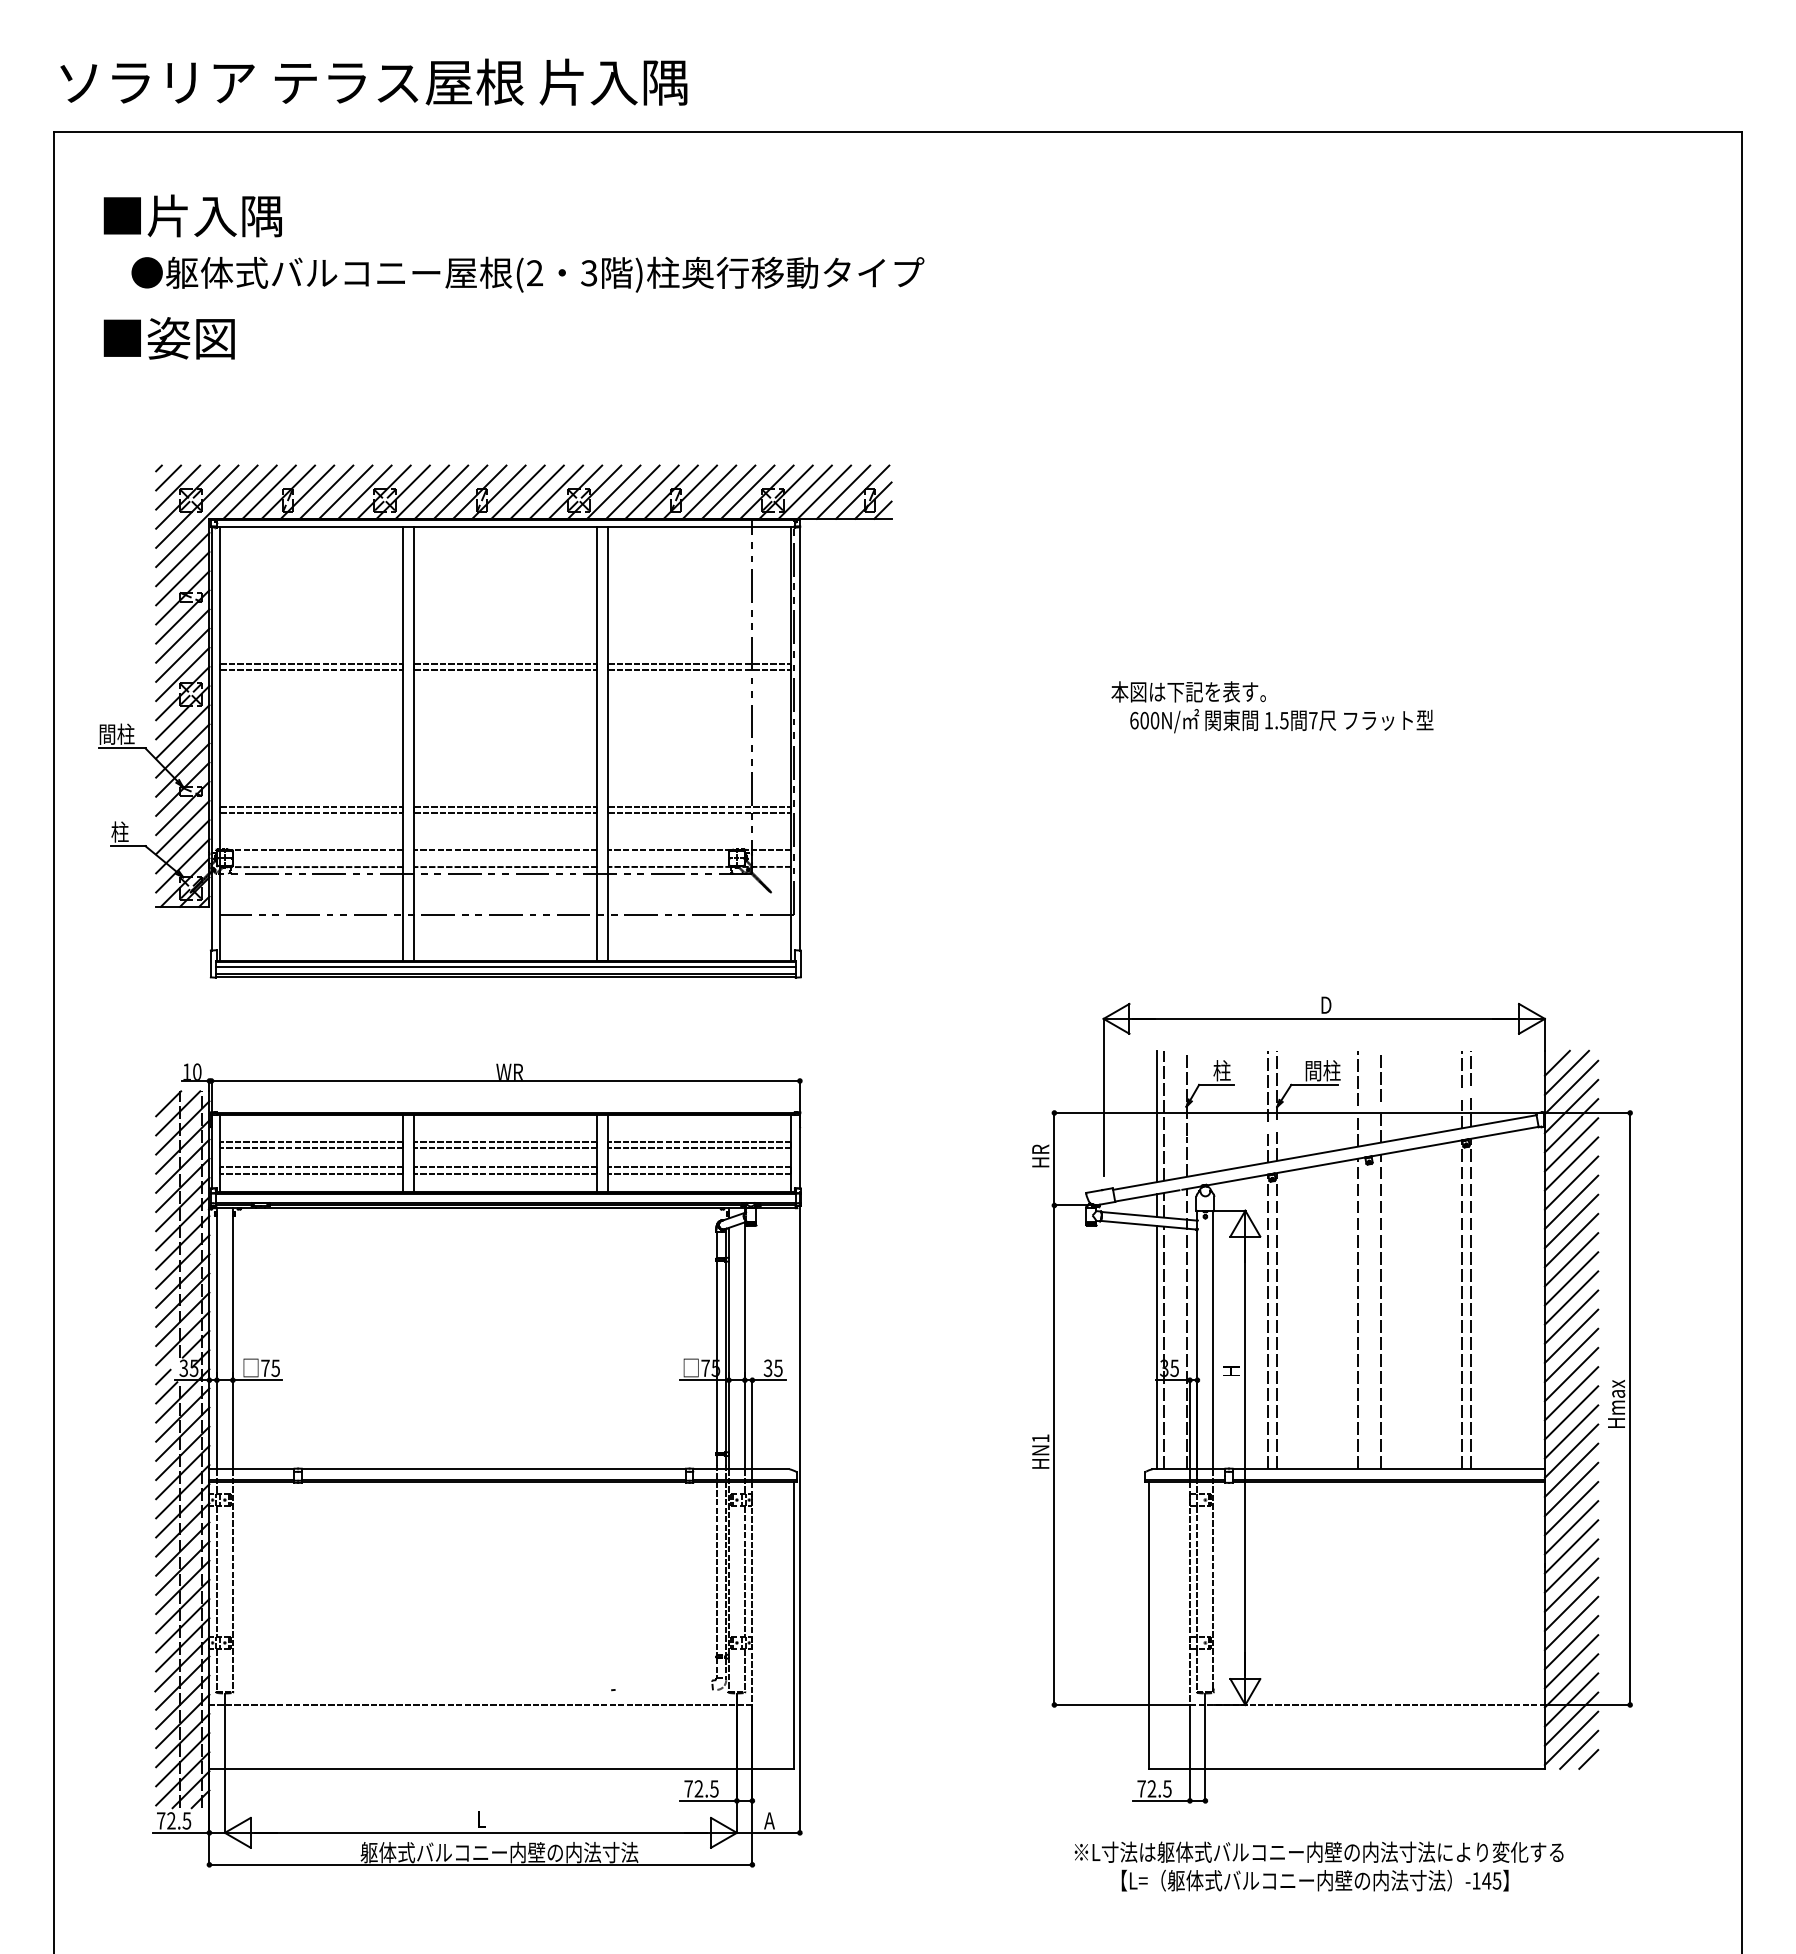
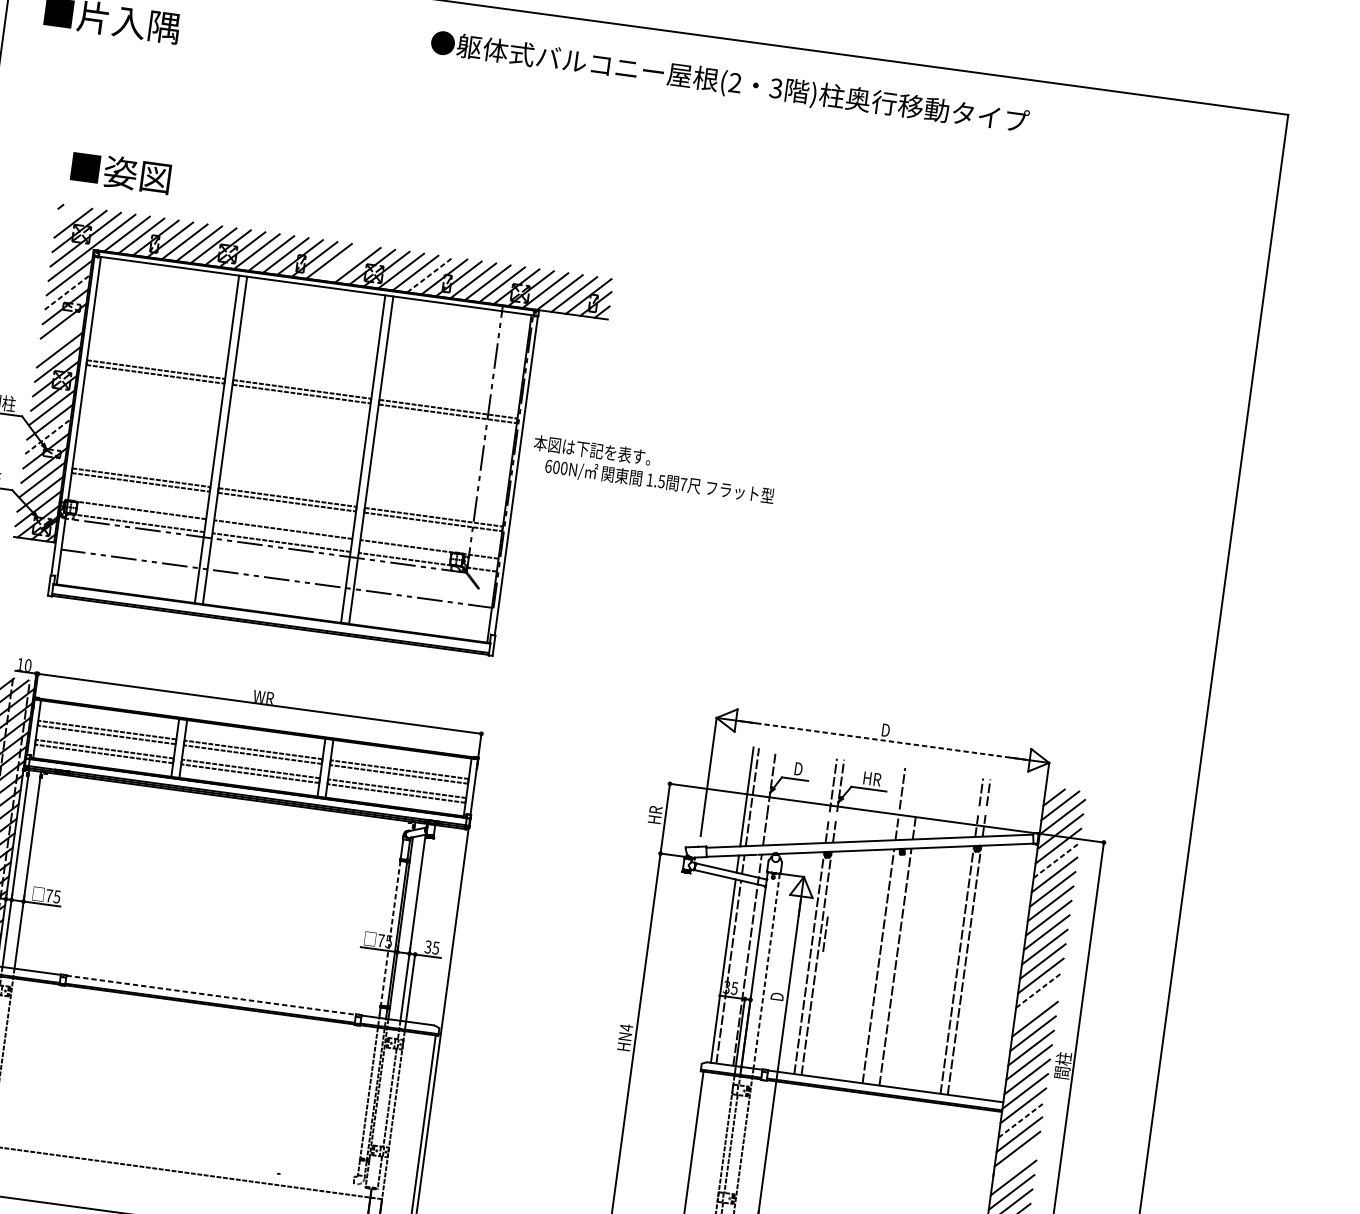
text: (527, 274) -> (729, 83), moved
text: (168, 338) -> (120, 172), moved
line: (168, 477) -> (67, 214), removed
line: (536, 491) -> (343, 262), removed
line: (652, 492) -> (430, 275), solid -> dashed
line: (182, 578) -> (67, 292), solid -> dashed
line: (182, 635) -> (61, 335), removed
text: (1272, 707) -> (654, 470), moved
line: (182, 770) -> (47, 436), solid -> dashed
line: (505, 966) -> (271, 617), removed
line: (1324, 1018) -> (883, 740), solid -> dashed
text: (1221, 1070) -> (800, 768), 柱 -> D
text: (1322, 1070) -> (876, 779), 間柱 -> HR
line: (1380, 1078) -> (825, 934), moved
line: (1571, 1144) -> (1056, 860), solid -> dashed
line: (1571, 1317) -> (1038, 990), solid -> dashed
line: (1571, 1335) -> (1037, 1004), removed
line: (1213, 1340) -> (766, 971), solid -> dashed
line: (716, 1356) -> (390, 932), solid -> dashed
text: (1231, 1371) -> (777, 996), H -> D
text: (1615, 1403) -> (1063, 1059), Hmax -> 間柱
text: (1040, 1438) -> (626, 1027), HN1 -> HN4
line: (494, 1469) -> (211, 995), solid -> dashed
line: (1571, 1489) -> (1021, 1120), solid -> dashed
line: (1571, 1546) -> (1015, 1163), removed

